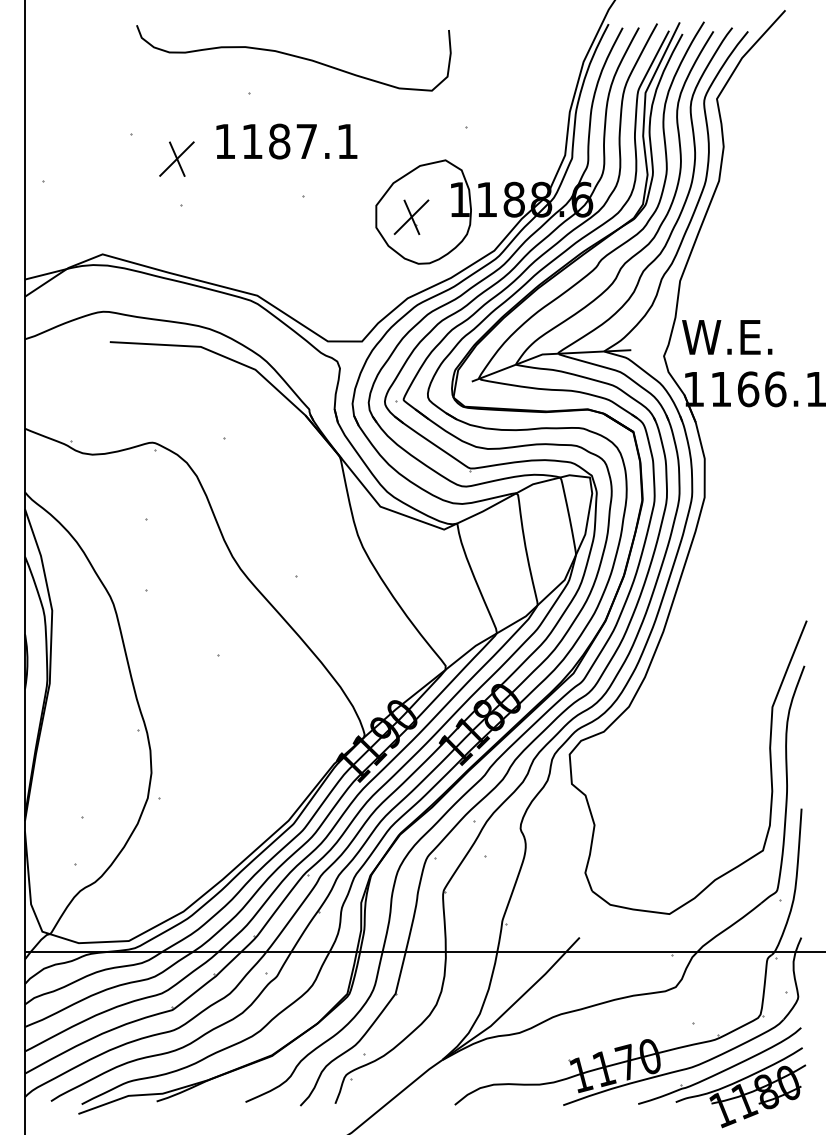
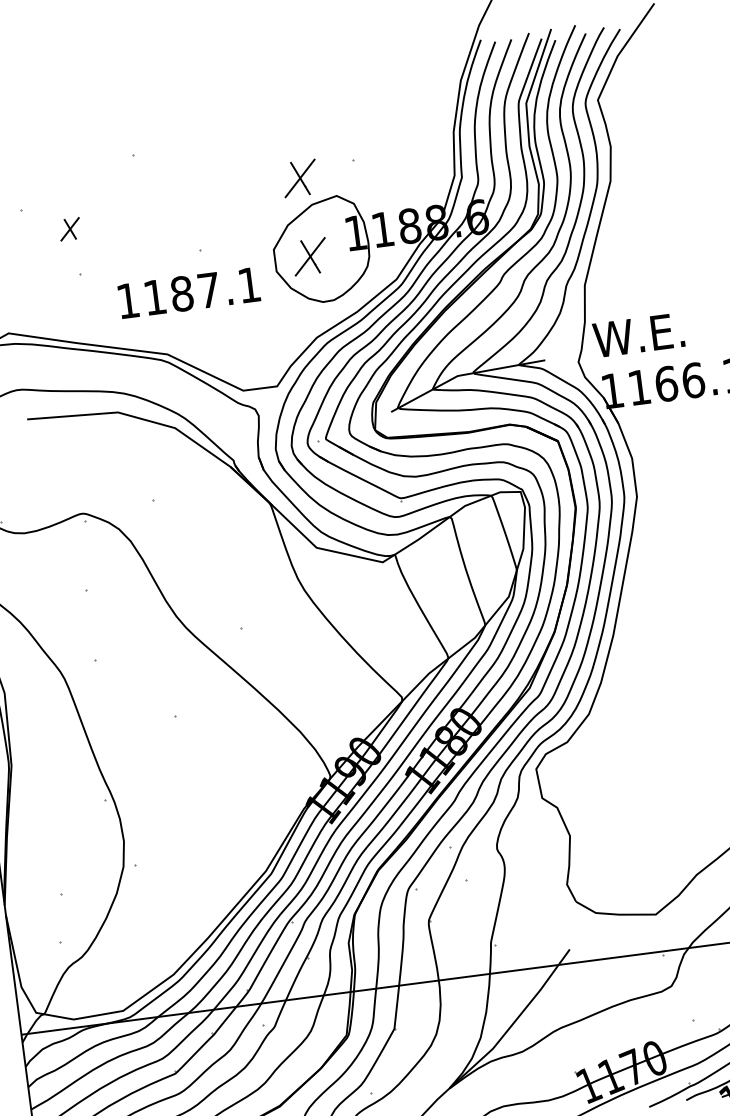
curve: (293, 56) -> (172, 112), removed
part: (411, 137) -> (299, 177), added
text: (286, 141) -> (188, 292), moved
part: (176, 158) -> (69, 228), size x0.6

